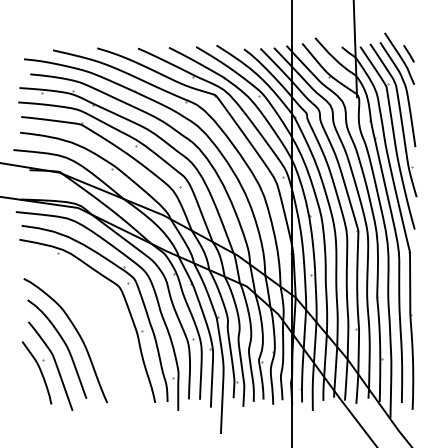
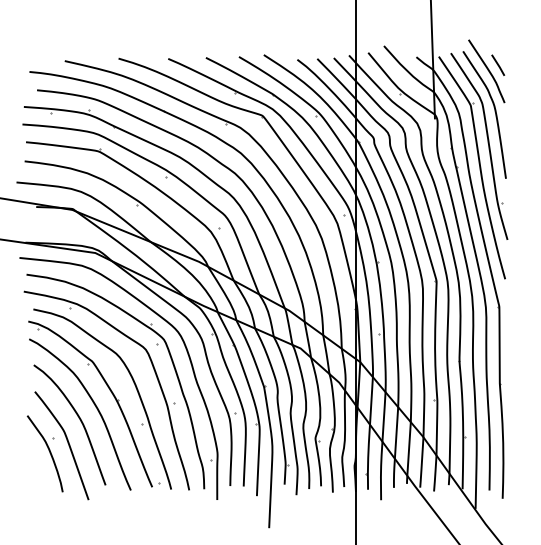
part: (90, 322) -> (110, 392), added

